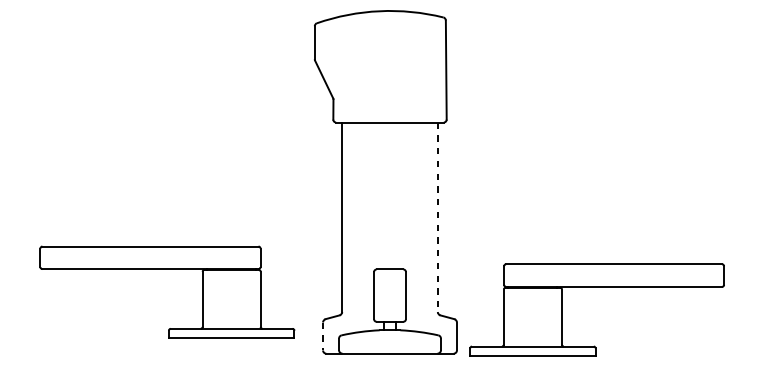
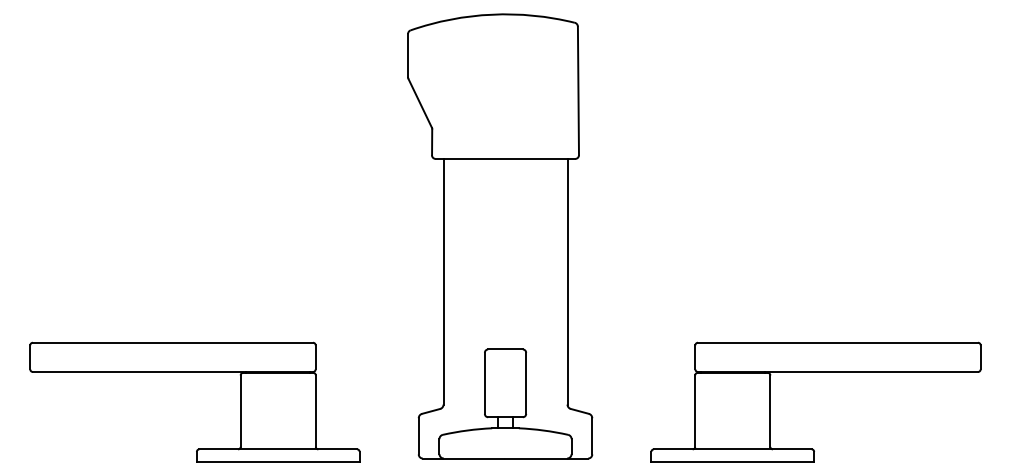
line: (437, 217) -> (567, 281), dashed -> solid
part: (167, 269) -> (194, 372), moved
part: (596, 287) -> (815, 372), moved
line: (322, 336) -> (418, 436), dashed -> solid

